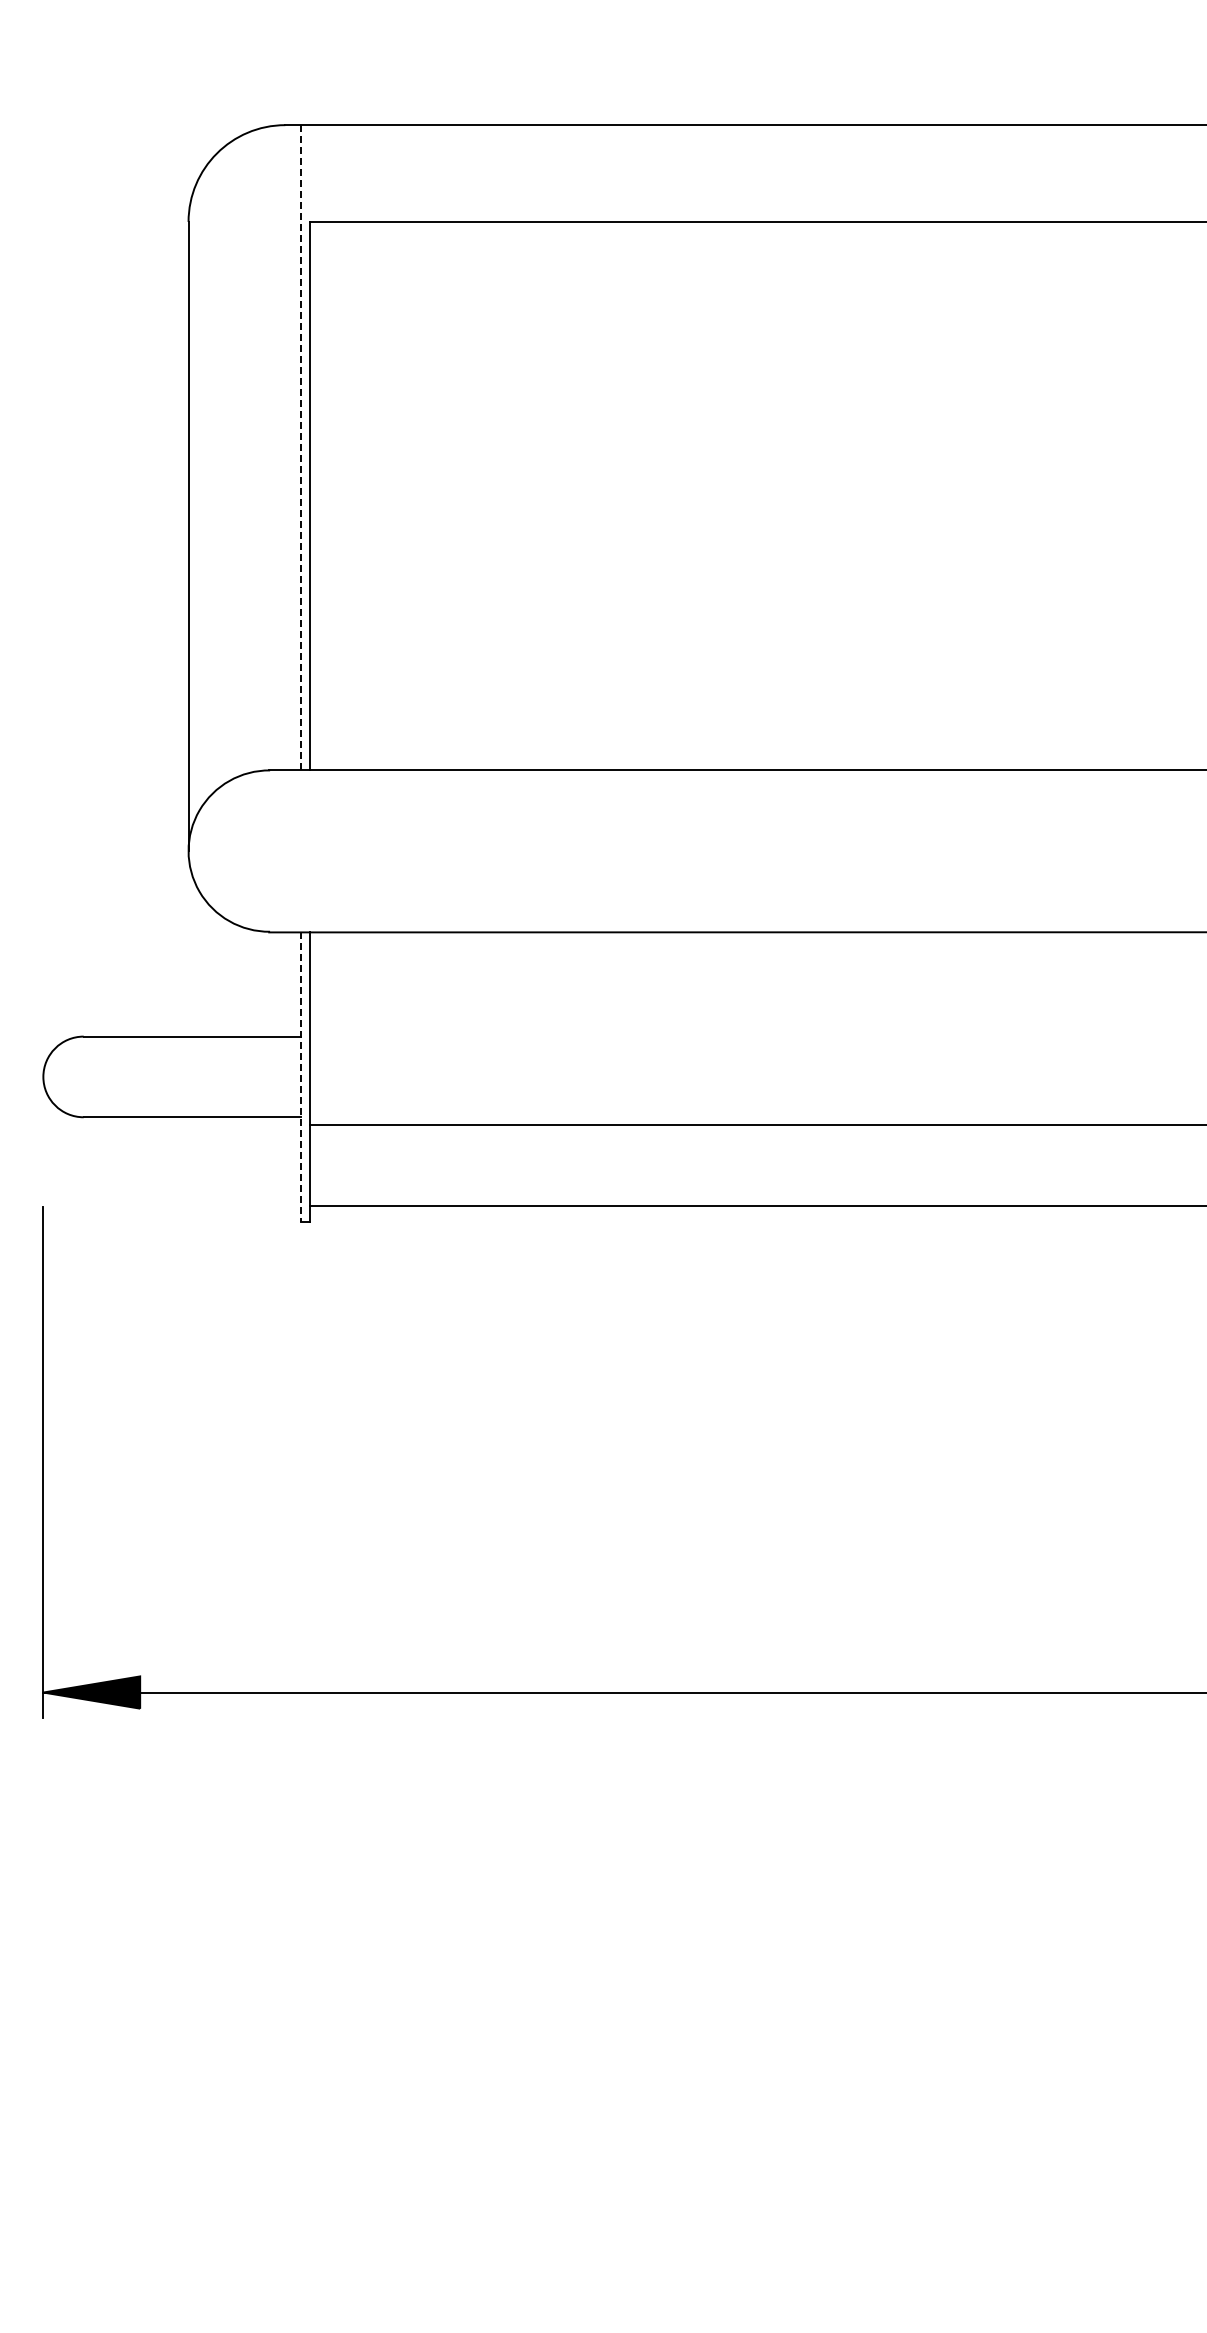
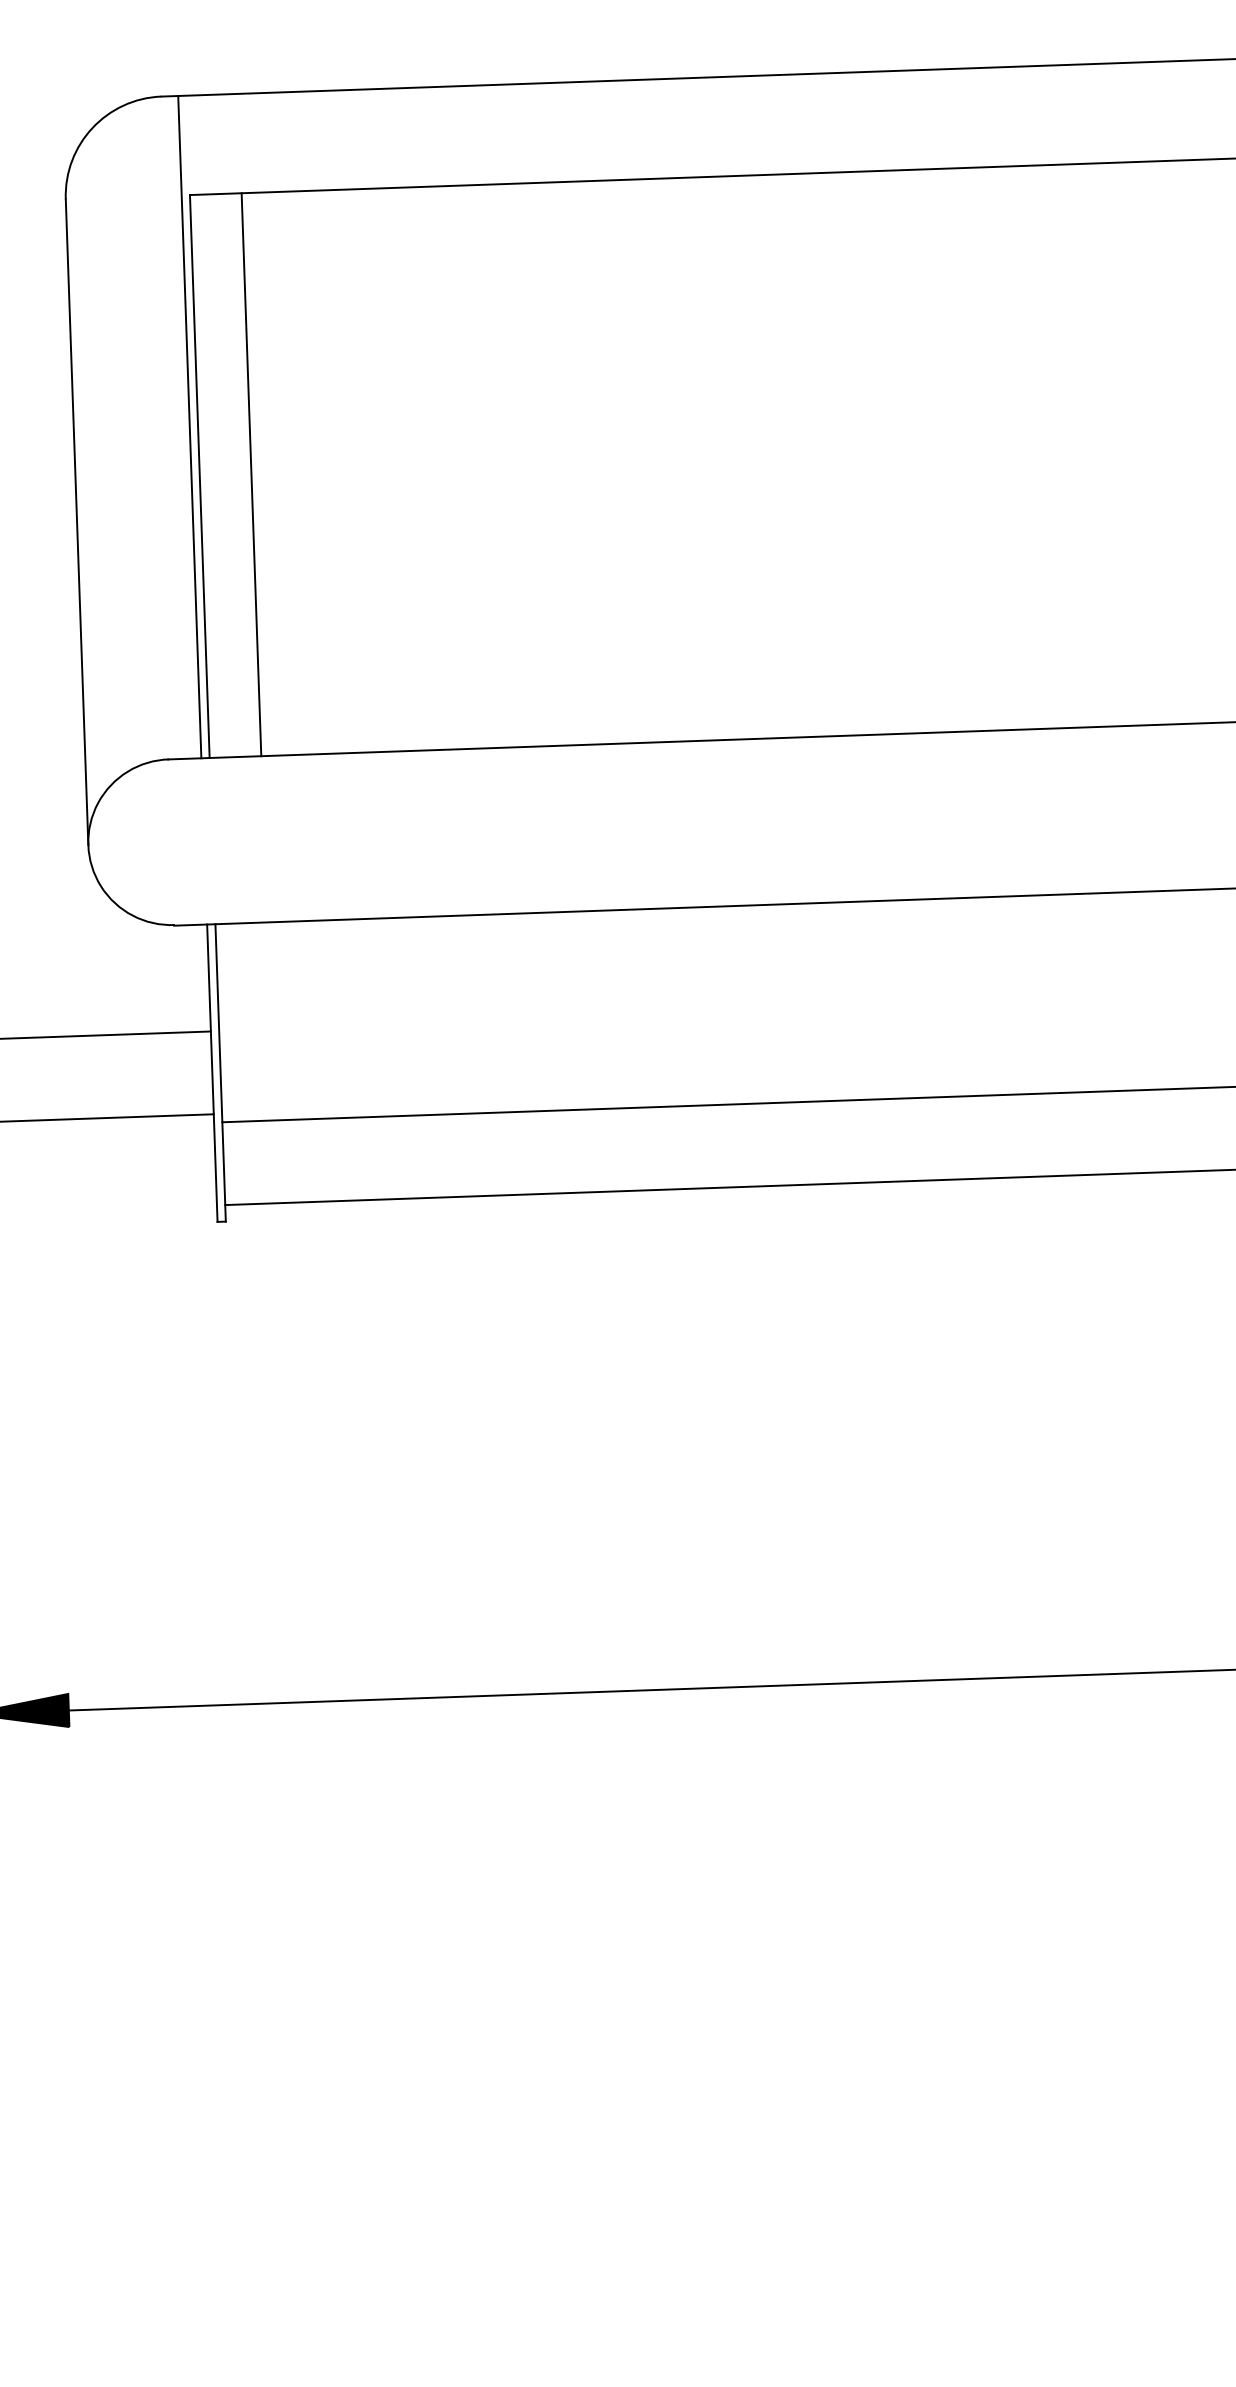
line: (301, 447) -> (189, 426), dashed -> solid
line: (359, 495) -> (251, 474), added
line: (301, 1077) -> (212, 1073), dashed -> solid

